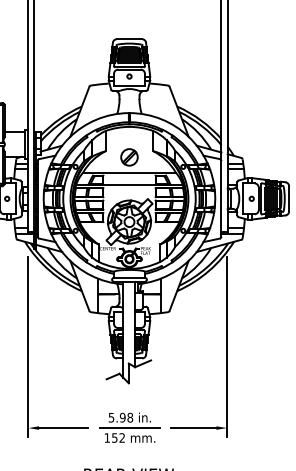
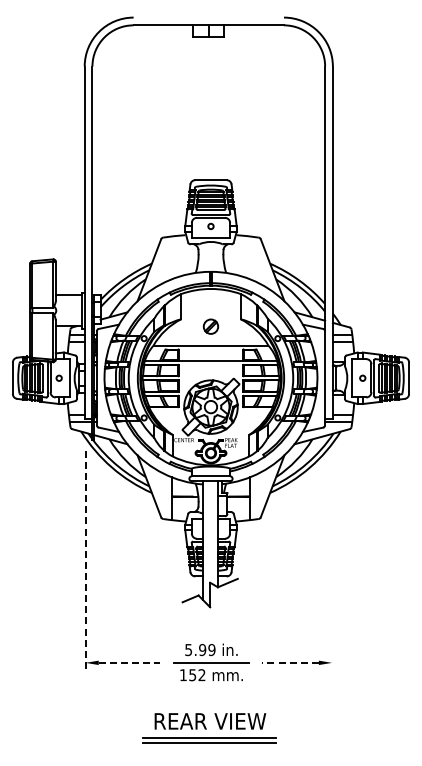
part: (129, 157) -> (210, 326), size x0.7
line: (227, 346) -> (332, 561), removed
line: (28, 347) -> (85, 562), solid -> dashed
text: (129, 418) -> (211, 650), 5.98 -> 5.99
line: (63, 427) -> (129, 662), solid -> dashed
line: (193, 427) -> (290, 662), solid -> dashed

